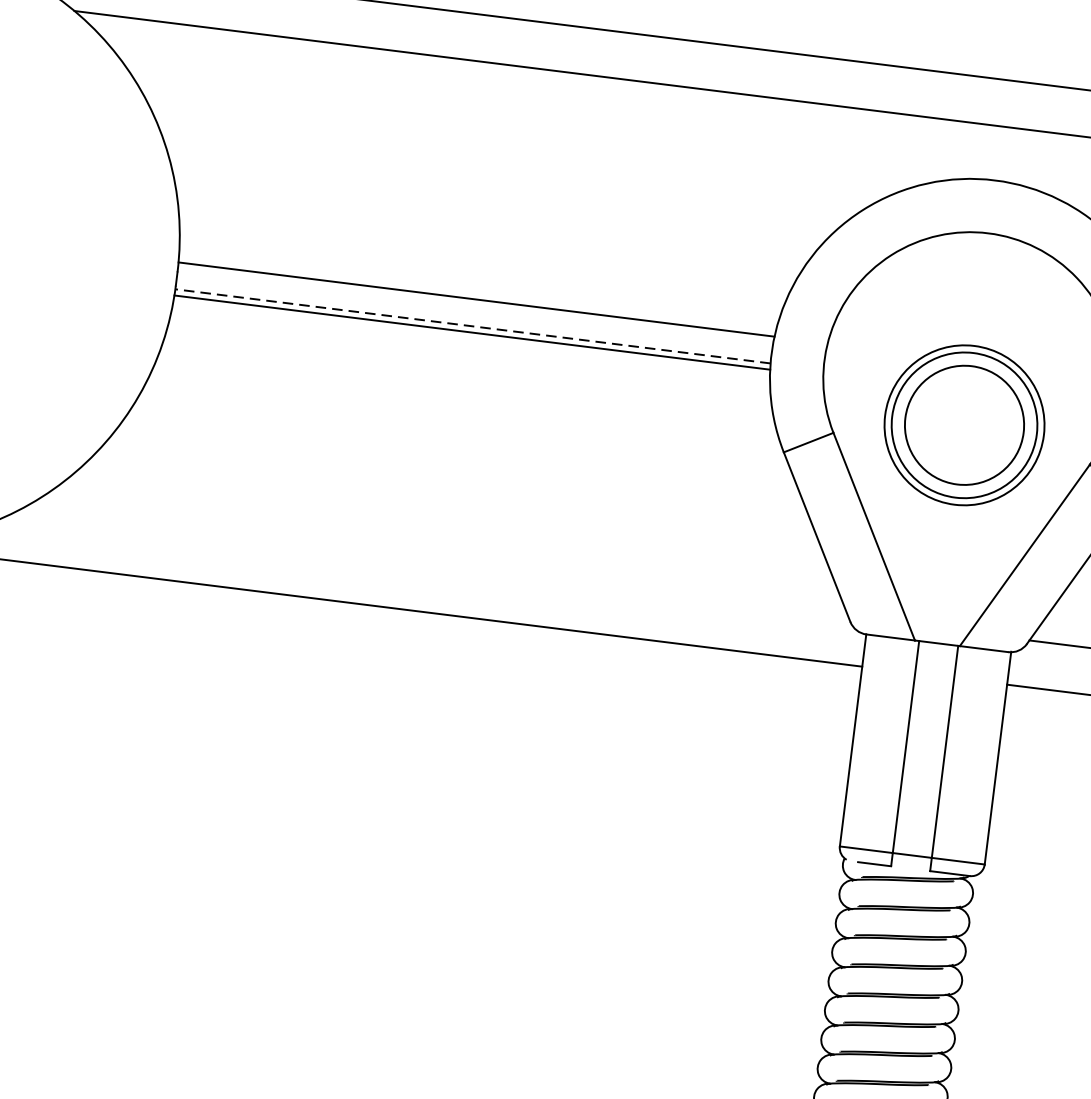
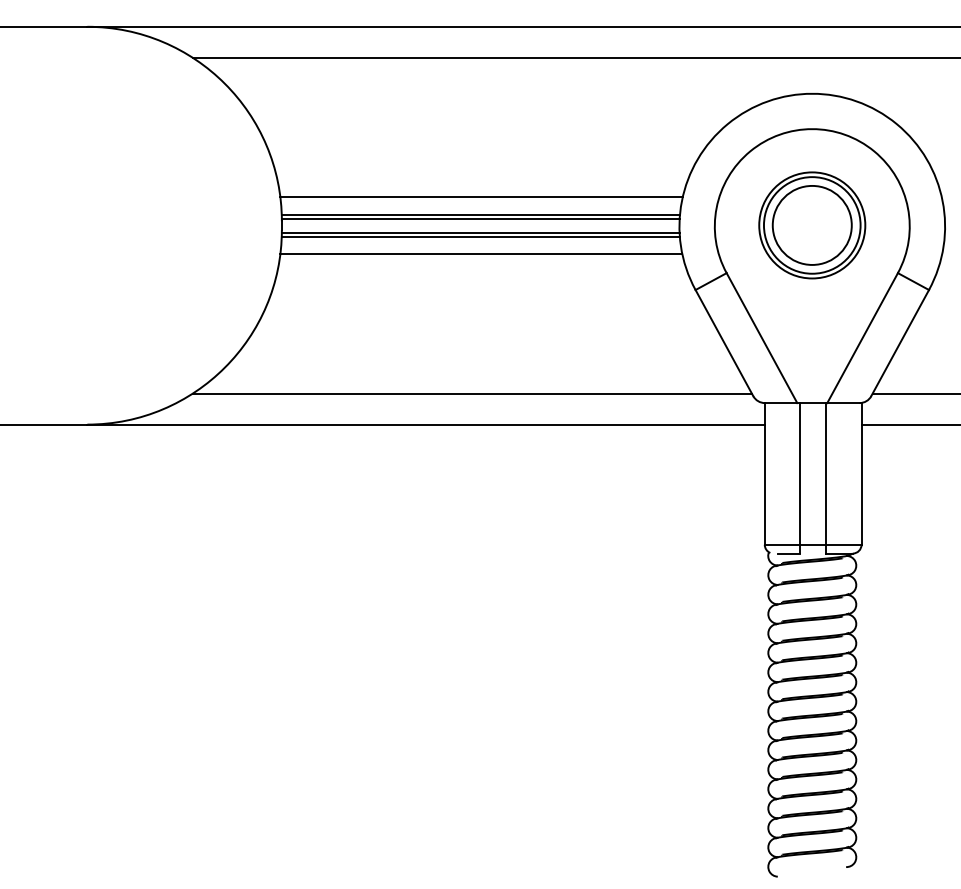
line: (480, 273) -> (481, 197), added
line: (475, 305) -> (480, 218), added
line: (472, 326) -> (480, 232), dashed -> solid
line: (470, 359) -> (481, 254), added
part: (964, 425) -> (812, 225), moved
line: (429, 565) -> (471, 393), added

